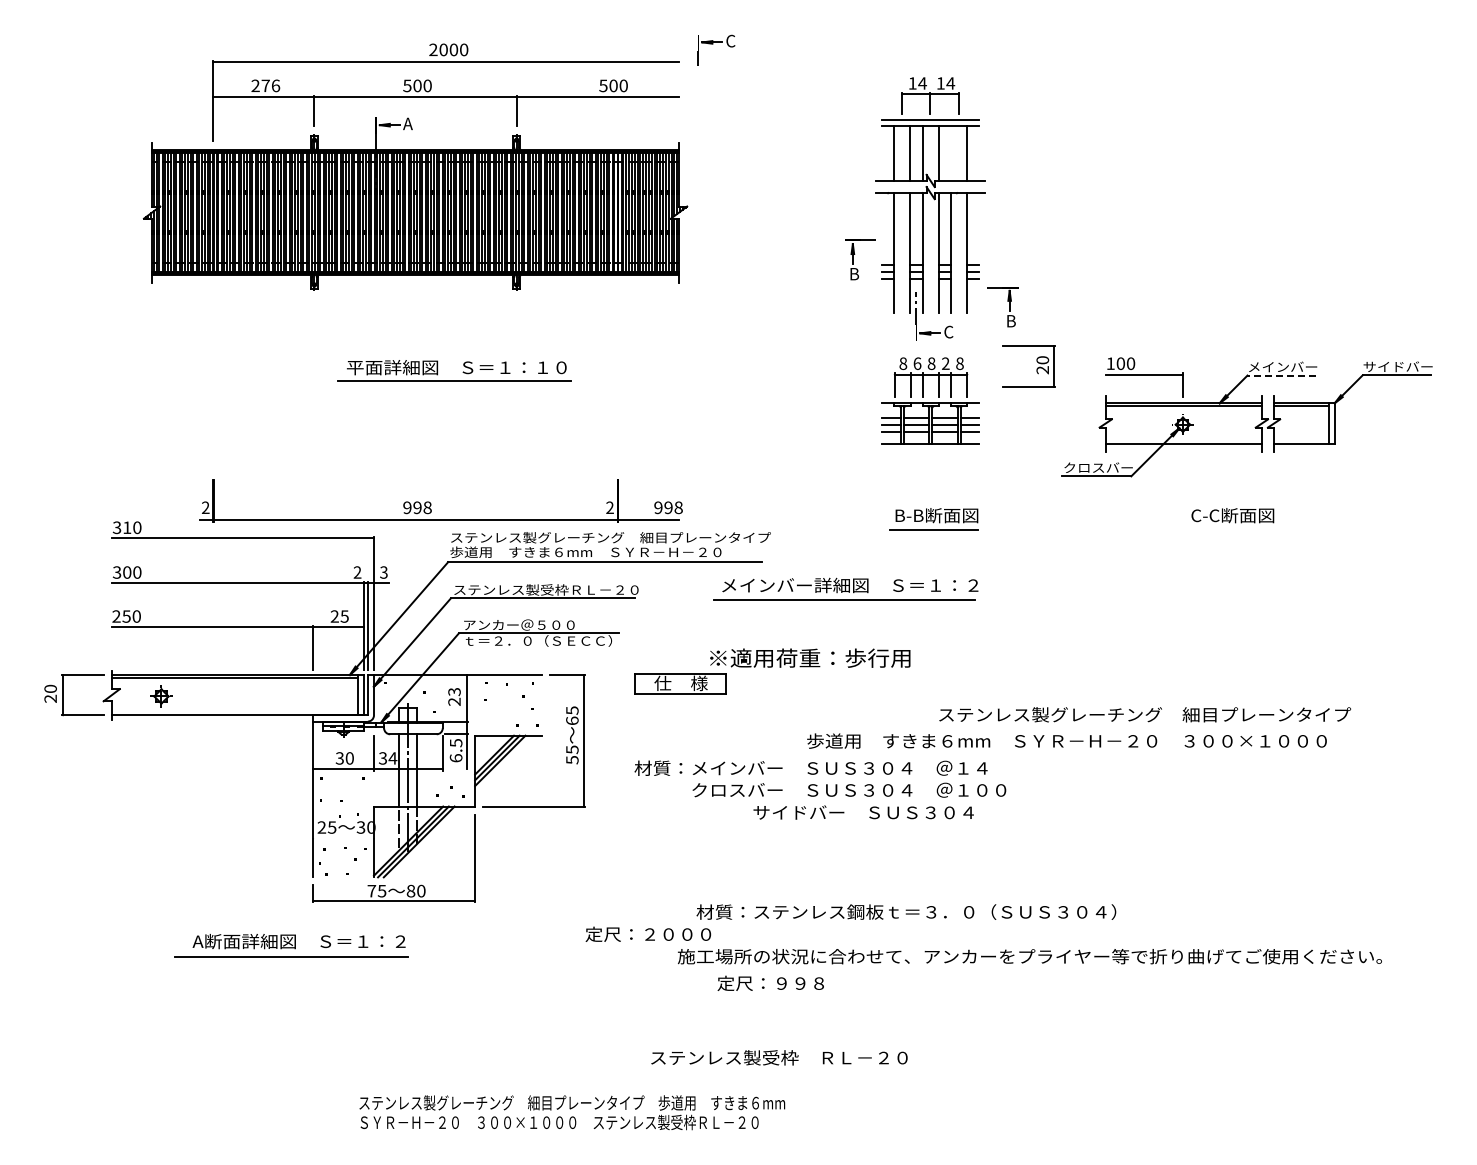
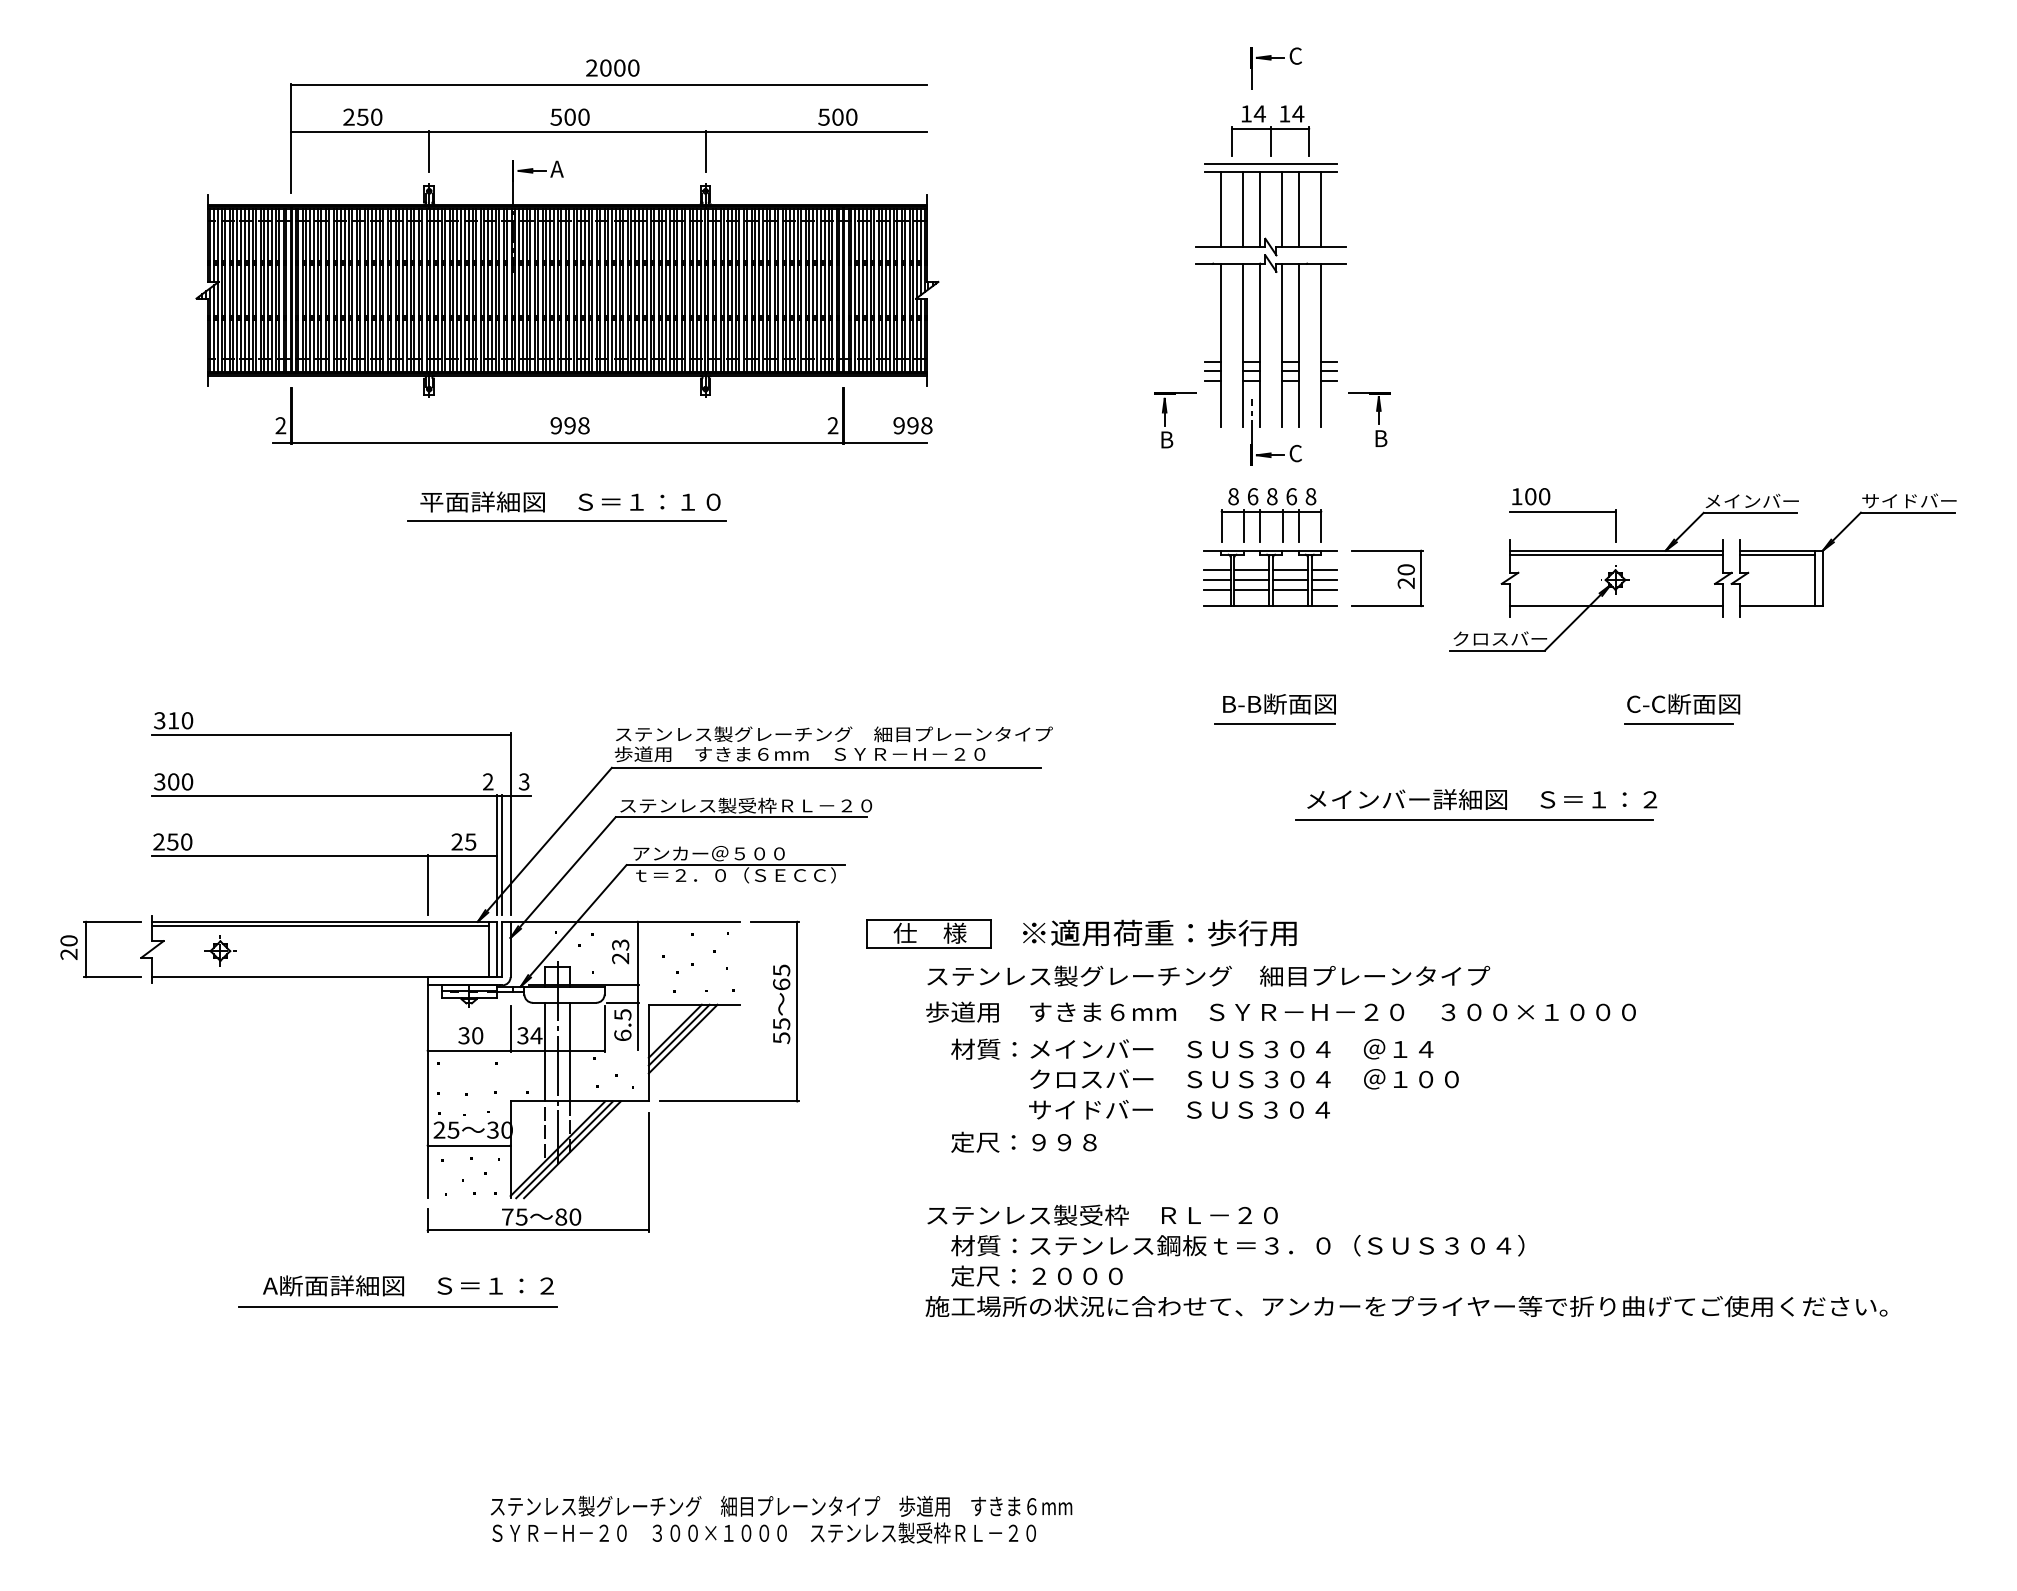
part: (716, 49) -> (1276, 67), moved
text: (270, 85) -> (369, 116), 276 -> 250
line: (950, 153) -> (1298, 209), added
part: (853, 259) -> (1165, 419), moved
text: (945, 363) -> (1291, 496), 2 -> 6
part: (1036, 369) -> (1397, 582), moved
part: (462, 372) -> (578, 508), moved
line: (1281, 375) -> (1750, 512), dashed -> solid
part: (431, 503) -> (589, 419), moved
line: (1229, 530) -> (1679, 724), added
part: (845, 588) -> (1475, 803), moved
text: (810, 657) -> (1160, 932), moved
text: (1145, 714) -> (1209, 975), moved
text: (1066, 740) -> (1280, 1011), moved
text: (820, 778) -> (1205, 1063), moved
line: (343, 838) -> (469, 1145), added
text: (648, 933) -> (1037, 1274), moved
text: (770, 982) -> (1023, 1141), moved
text: (779, 1057) -> (1102, 1214), moved

